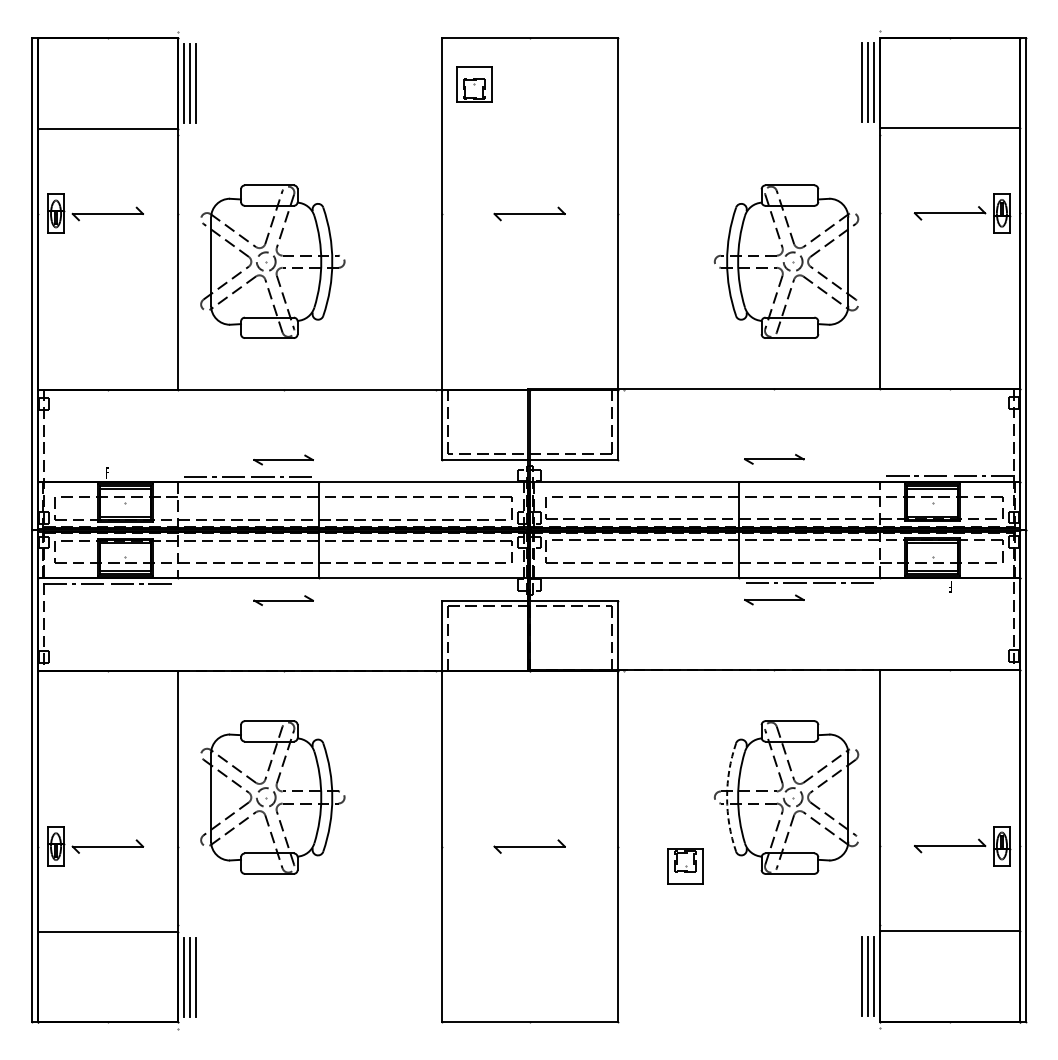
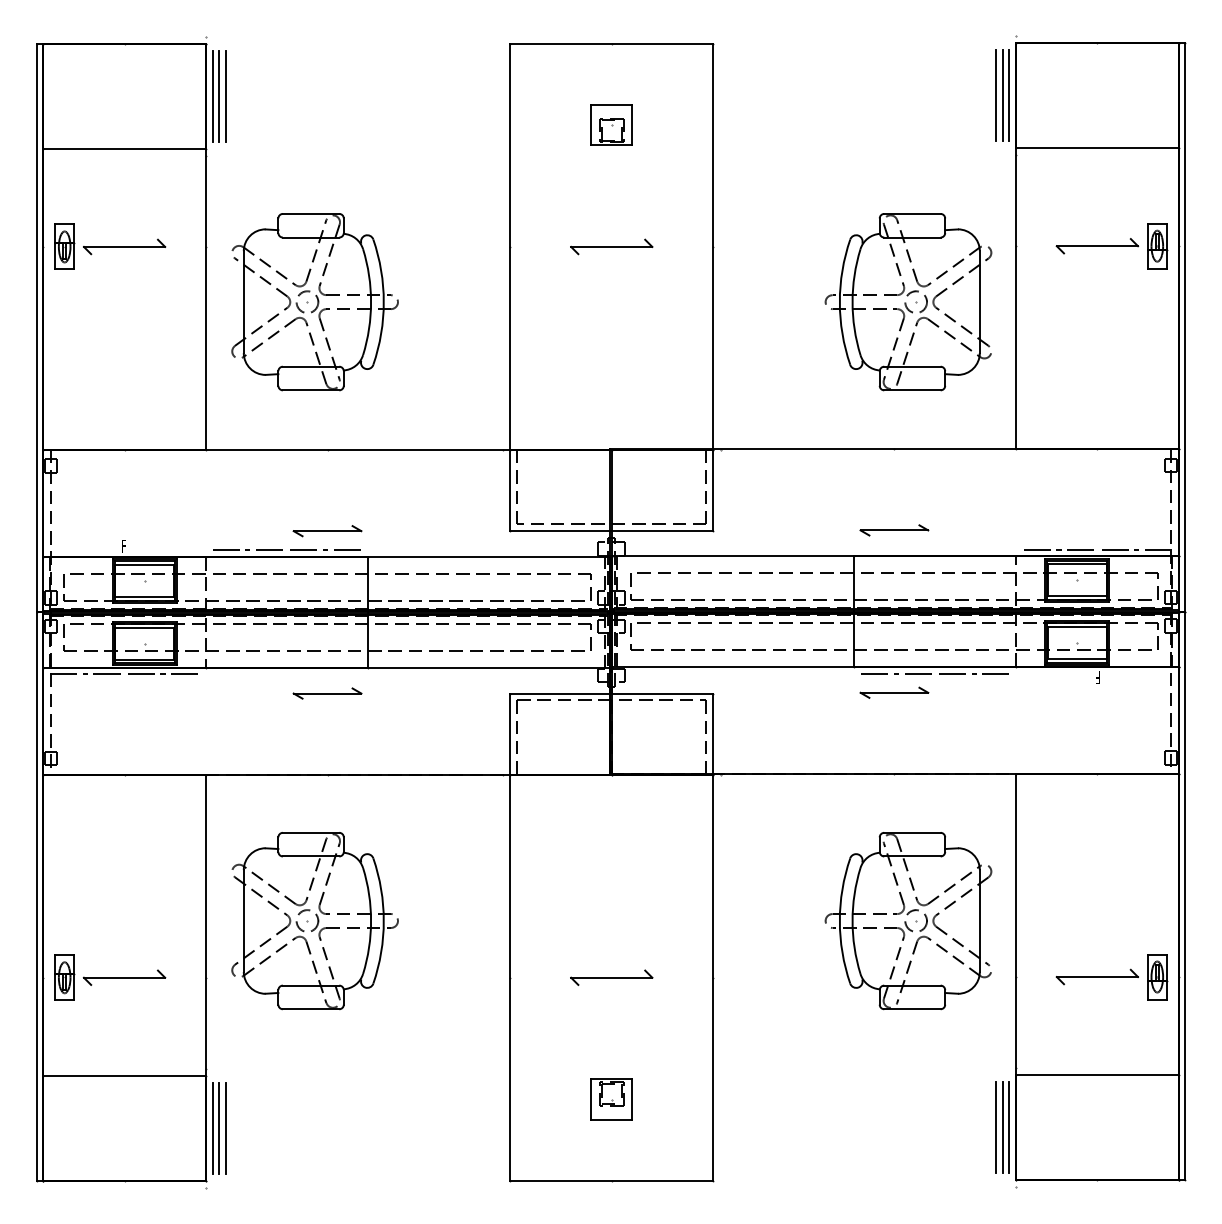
part: (474, 83) -> (611, 124), moved
arc: (726, 797) -> (839, 921), dashed -> solid
part: (685, 866) -> (611, 1099), moved

